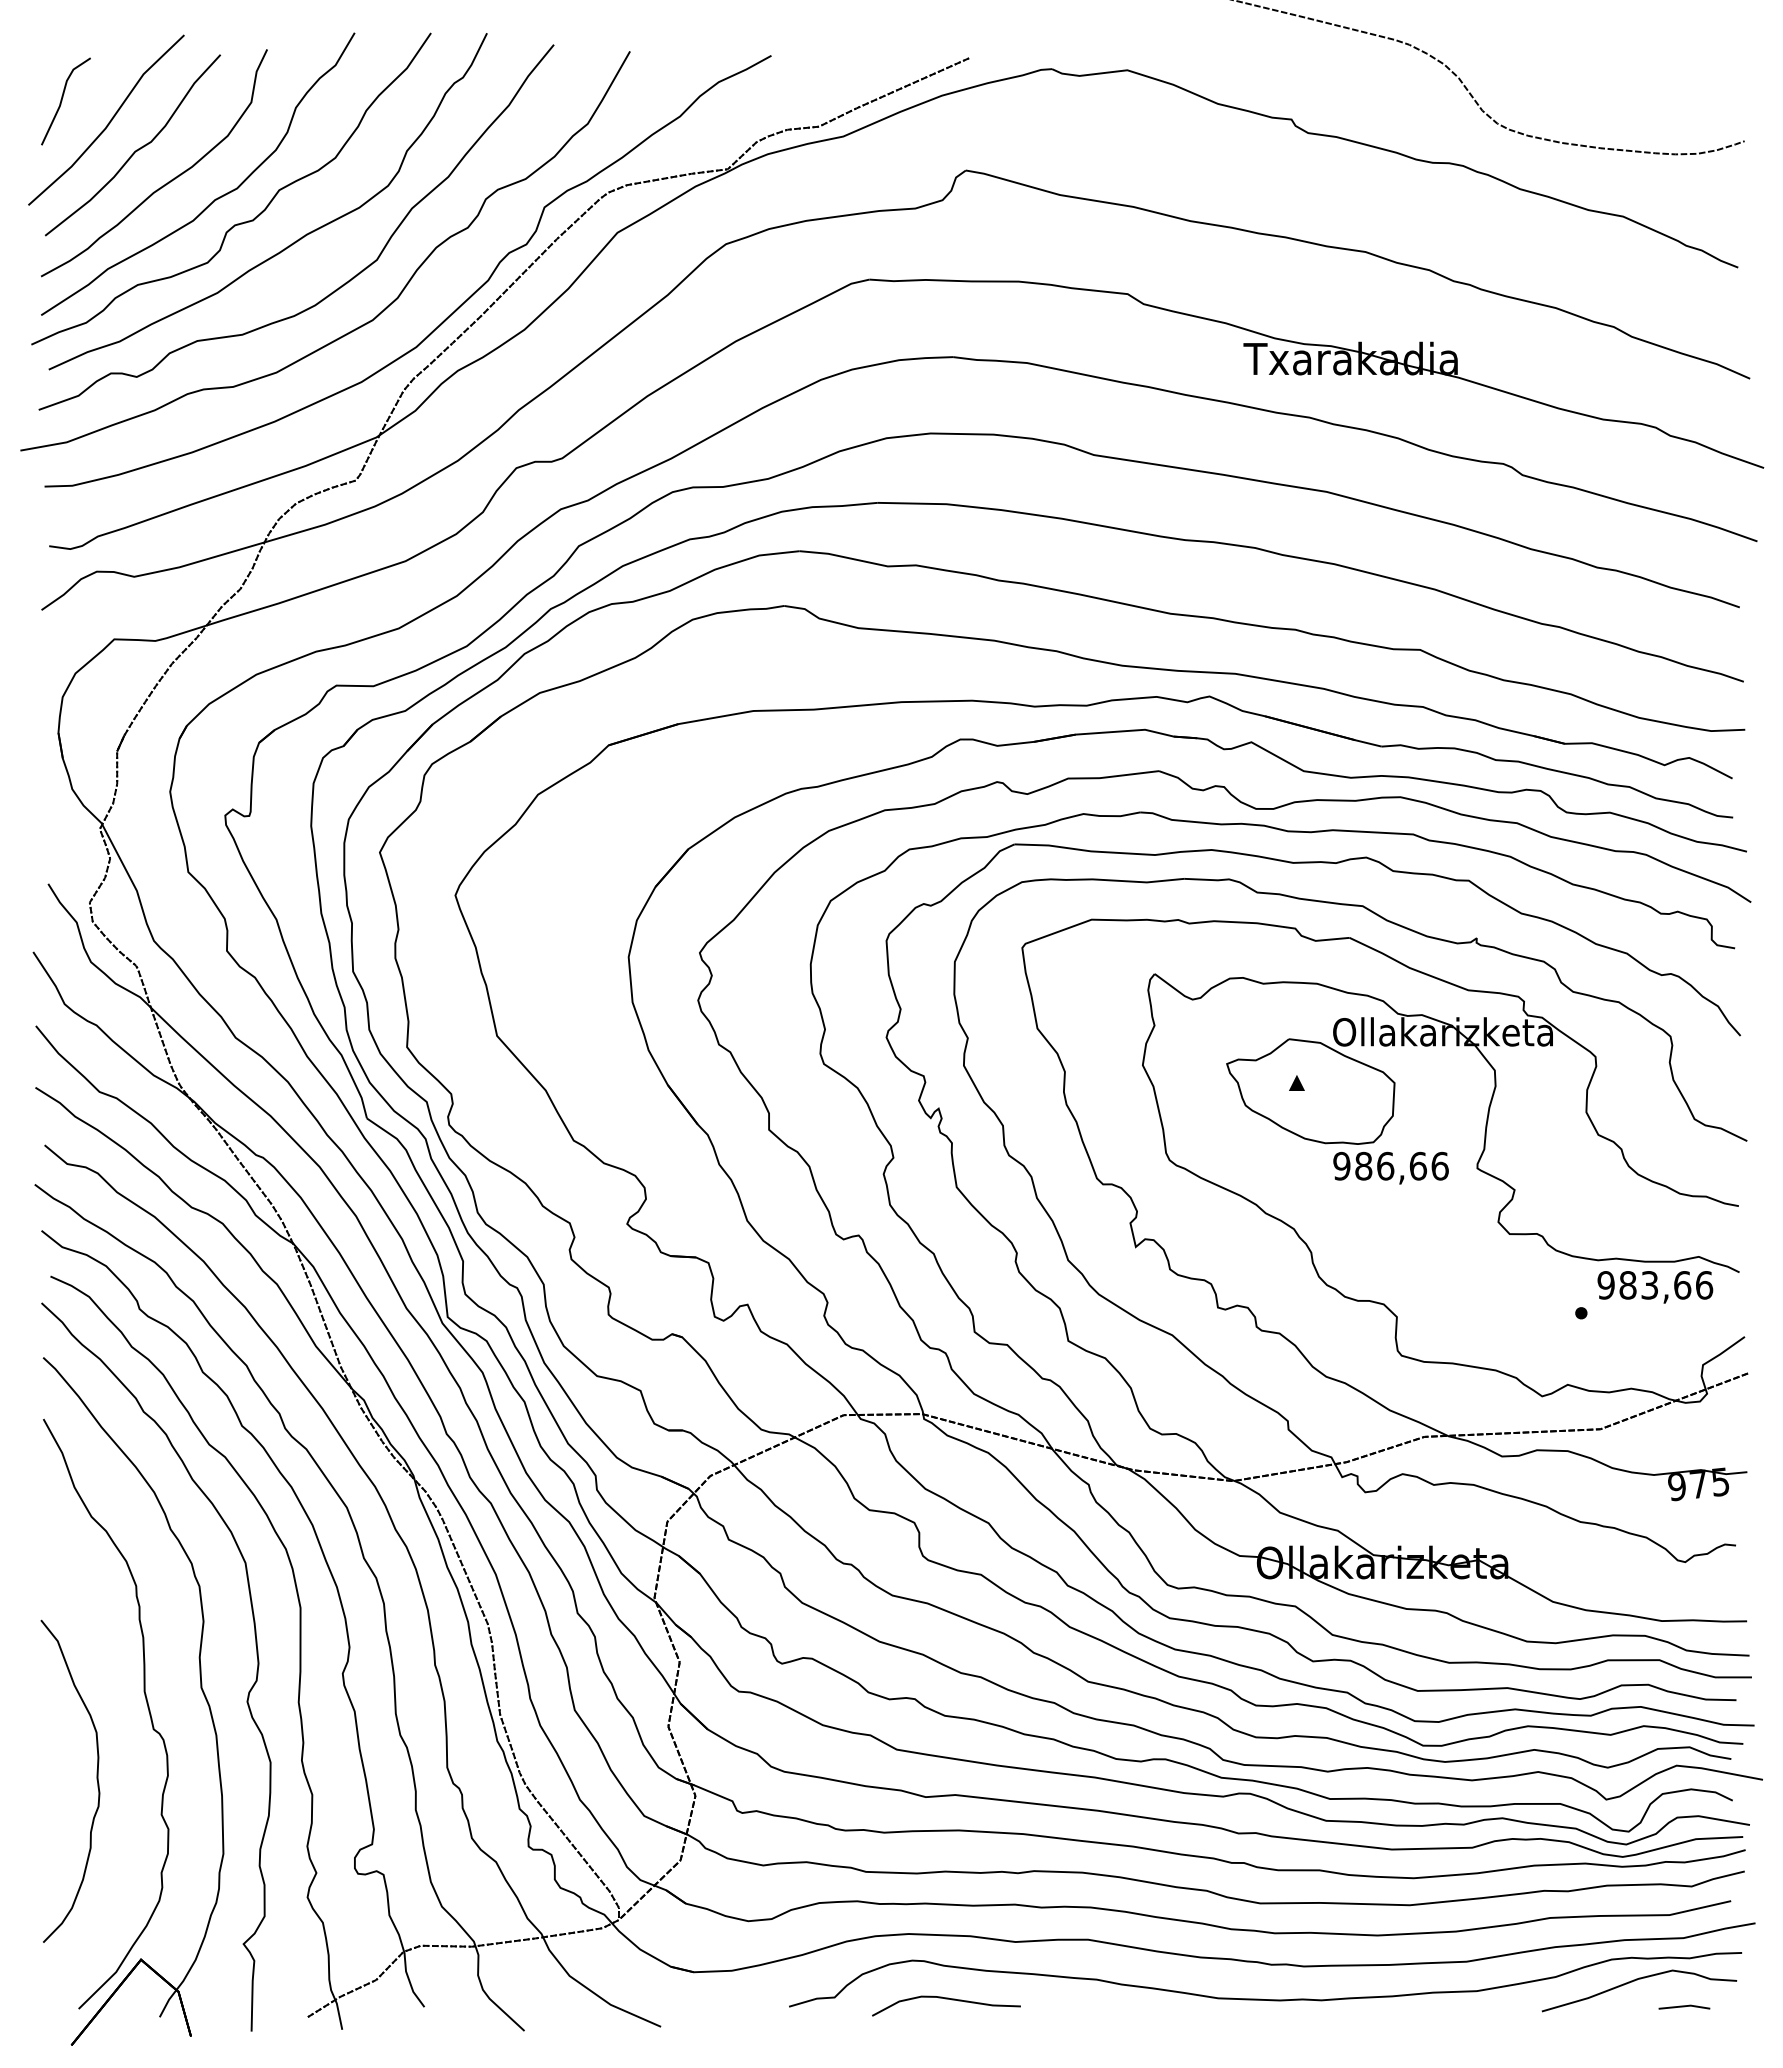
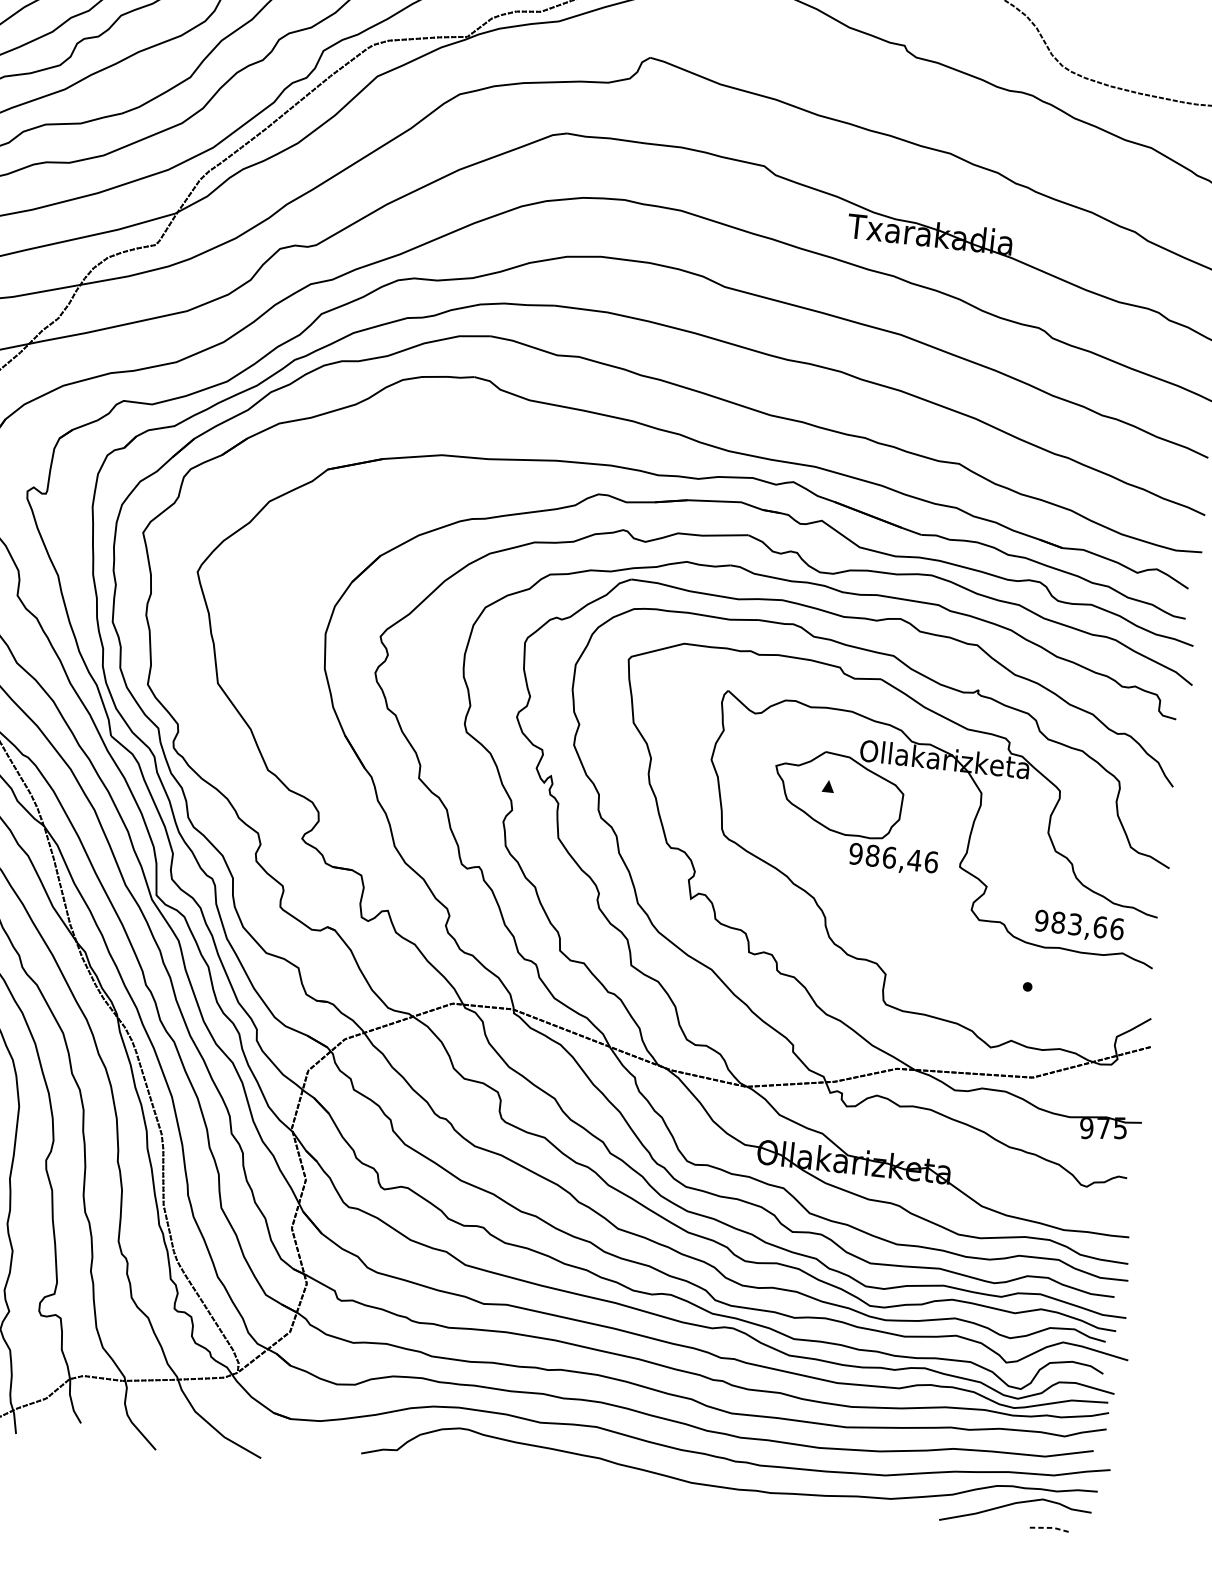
text: (1418, 1165) -> (914, 859), 986,66 -> 986,46
text: (1655, 1287) -> (1079, 926), moved
curve: (946, 1999) -> (482, 1461), removed
line: (1684, 2006) -> (1049, 1528), solid -> dashed

